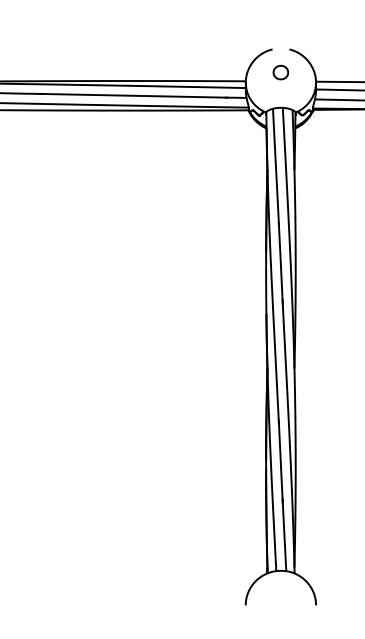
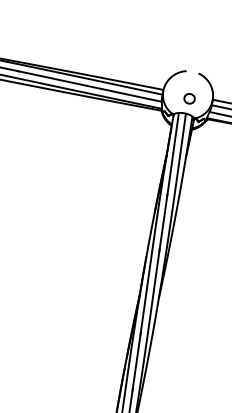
part: (280, 72) -> (189, 98), moved

